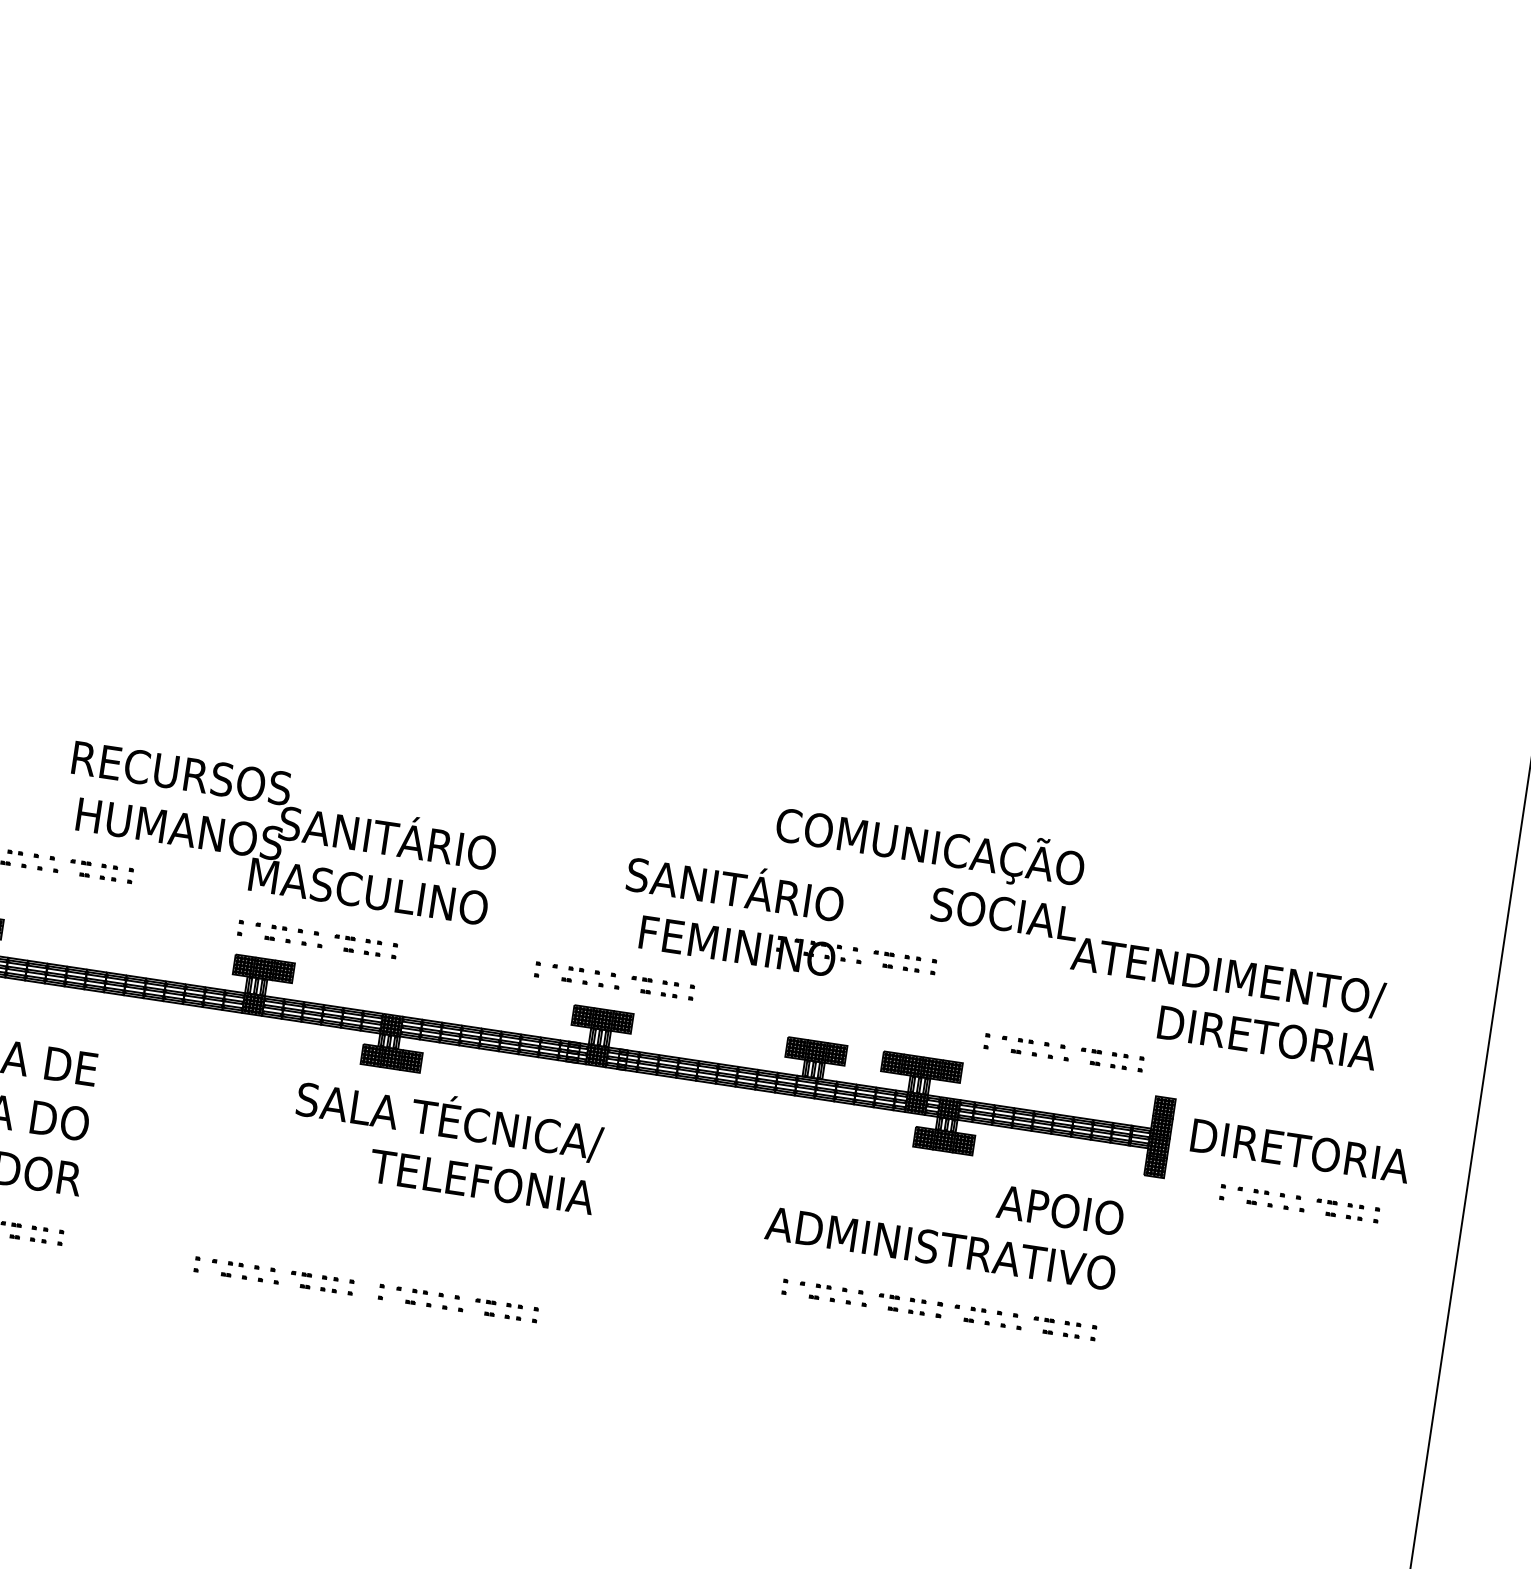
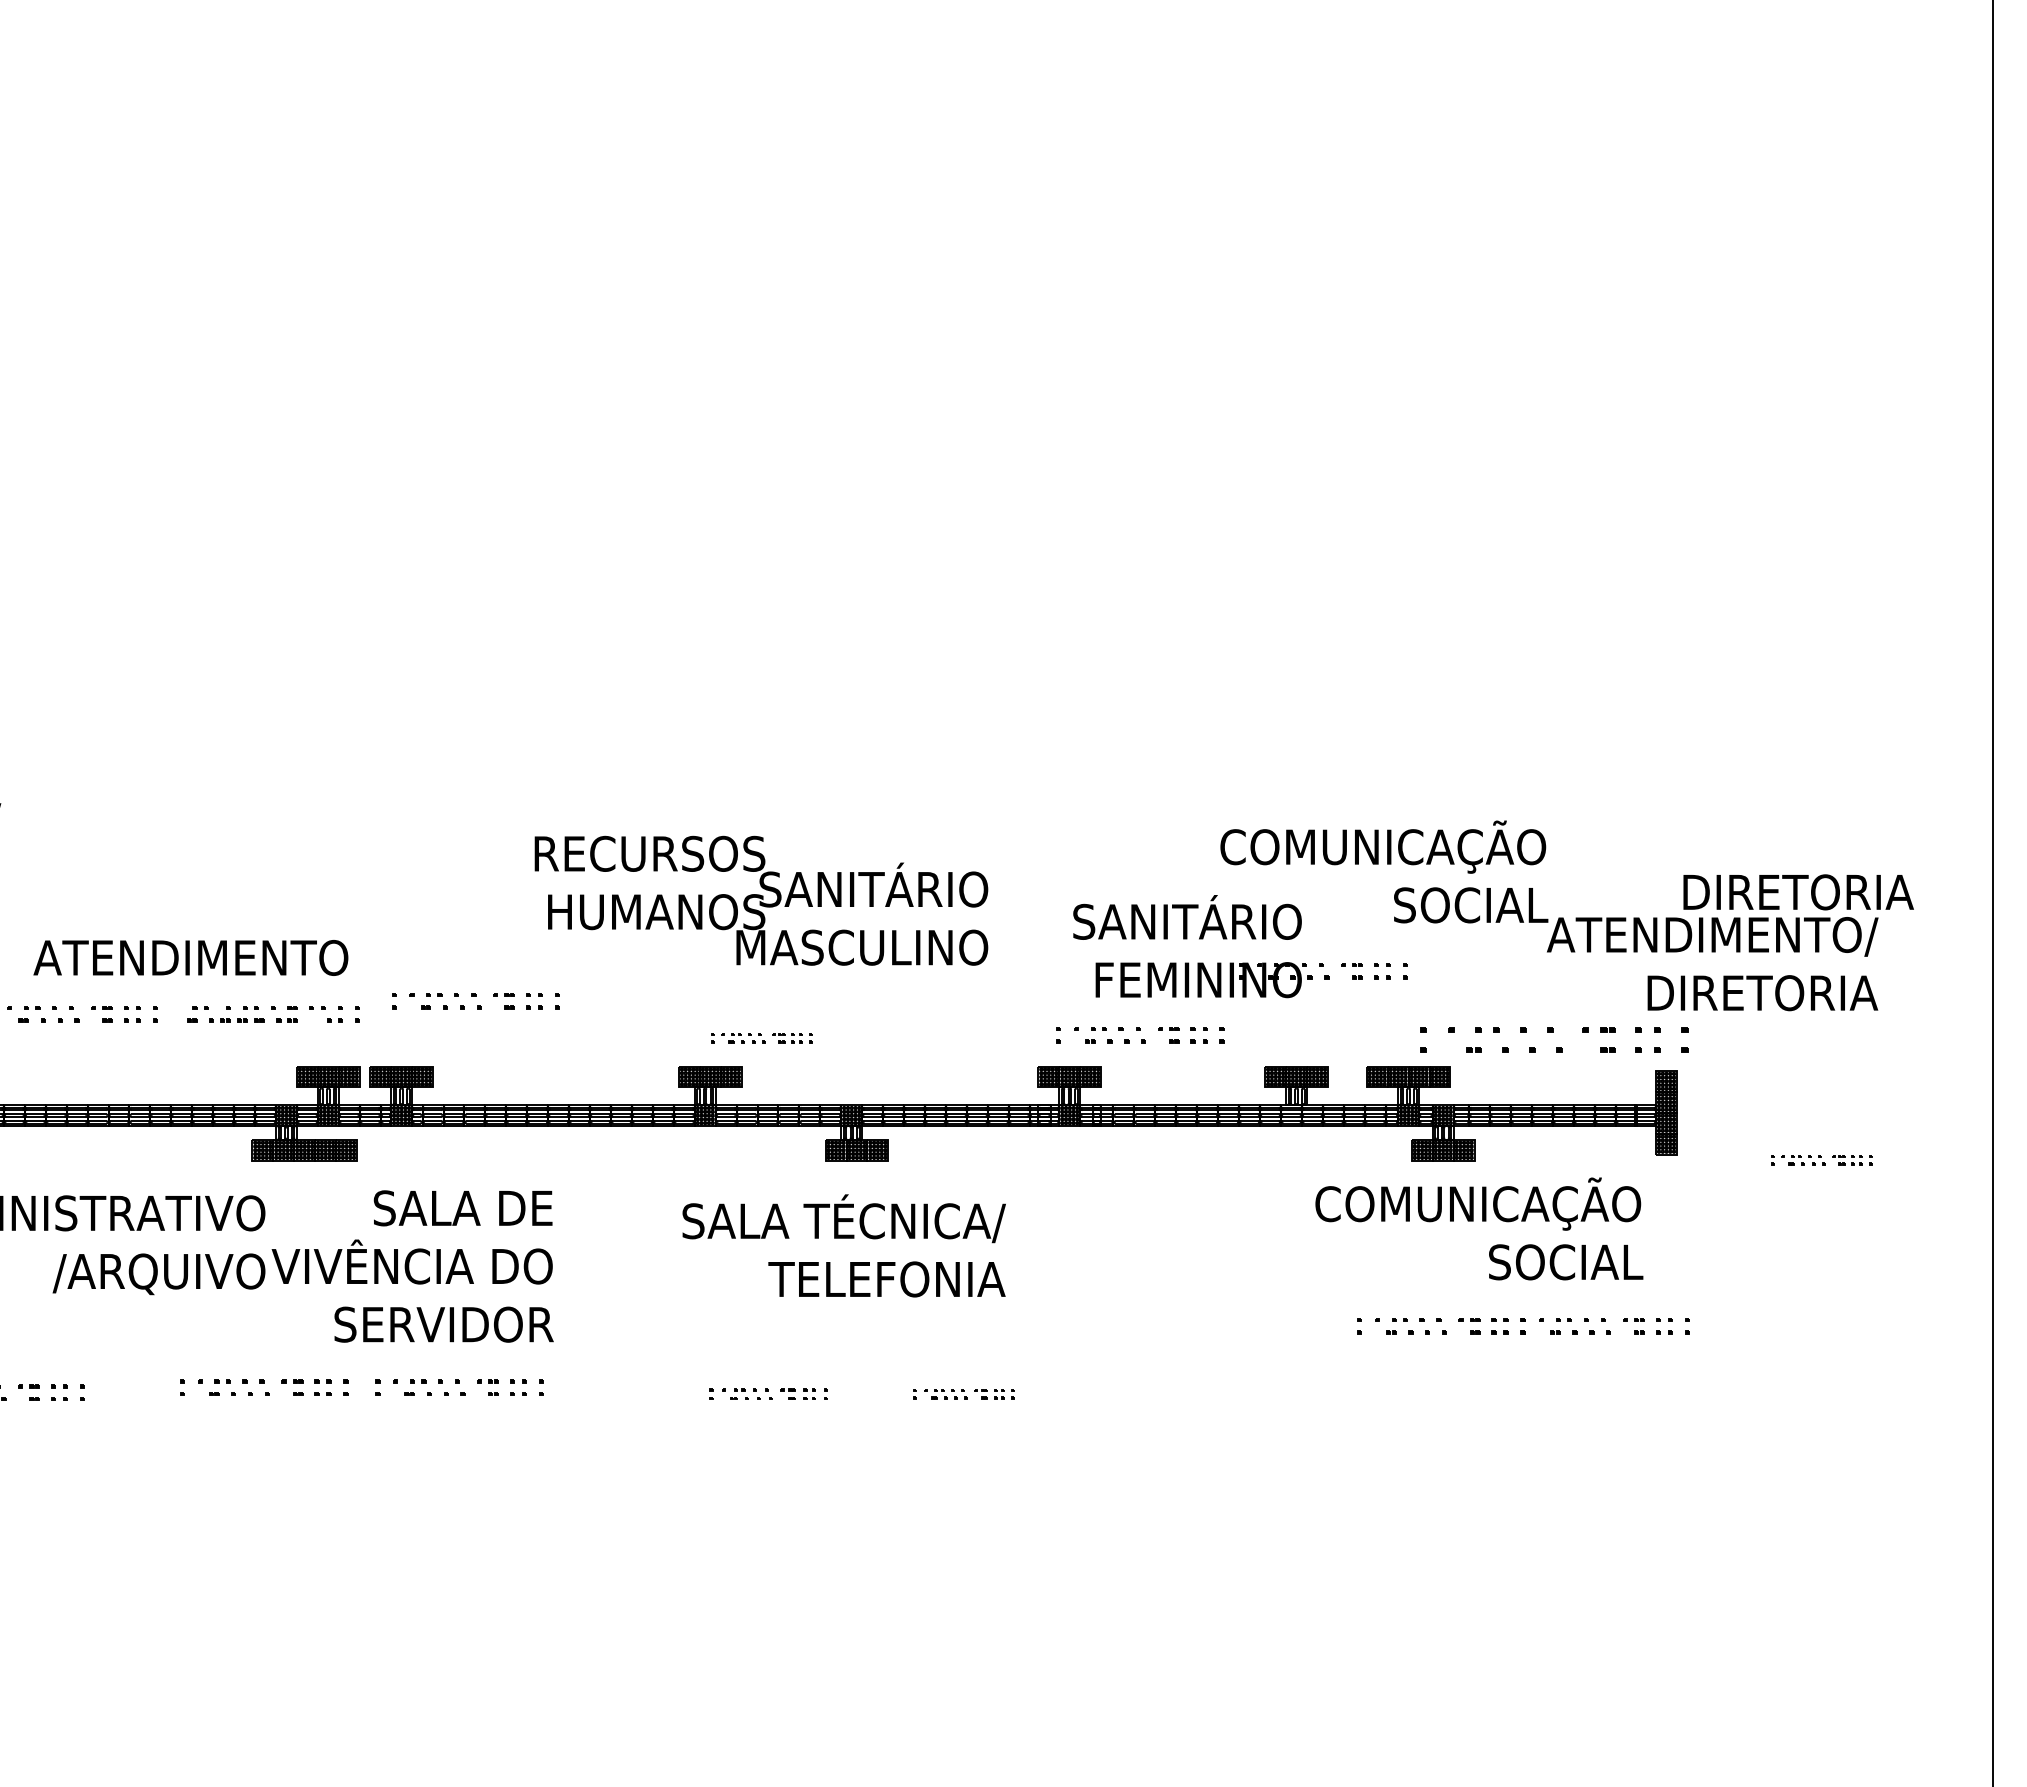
text: (280, 833) -> (761, 900), moved
part: (317, 939) -> (761, 1038), size x0.6
part: (614, 981) -> (1140, 1035), moved
part: (1063, 1052) -> (1553, 1039), size x1.6
text: (445, 1143) -> (843, 1245), moved
text: (1300, 1151) -> (1798, 892), moved
part: (1299, 1204) -> (1821, 1160), size x0.6
text: (946, 1216) -> (1457, 1228), APOIO ADMINISTRATIVO -> COMUNICAÇÃO SOCIAL
part: (273, 1276) -> (768, 1394), size x0.7
part: (458, 1303) -> (964, 1394), size x0.6
part: (939, 1310) -> (1523, 1326), moved

